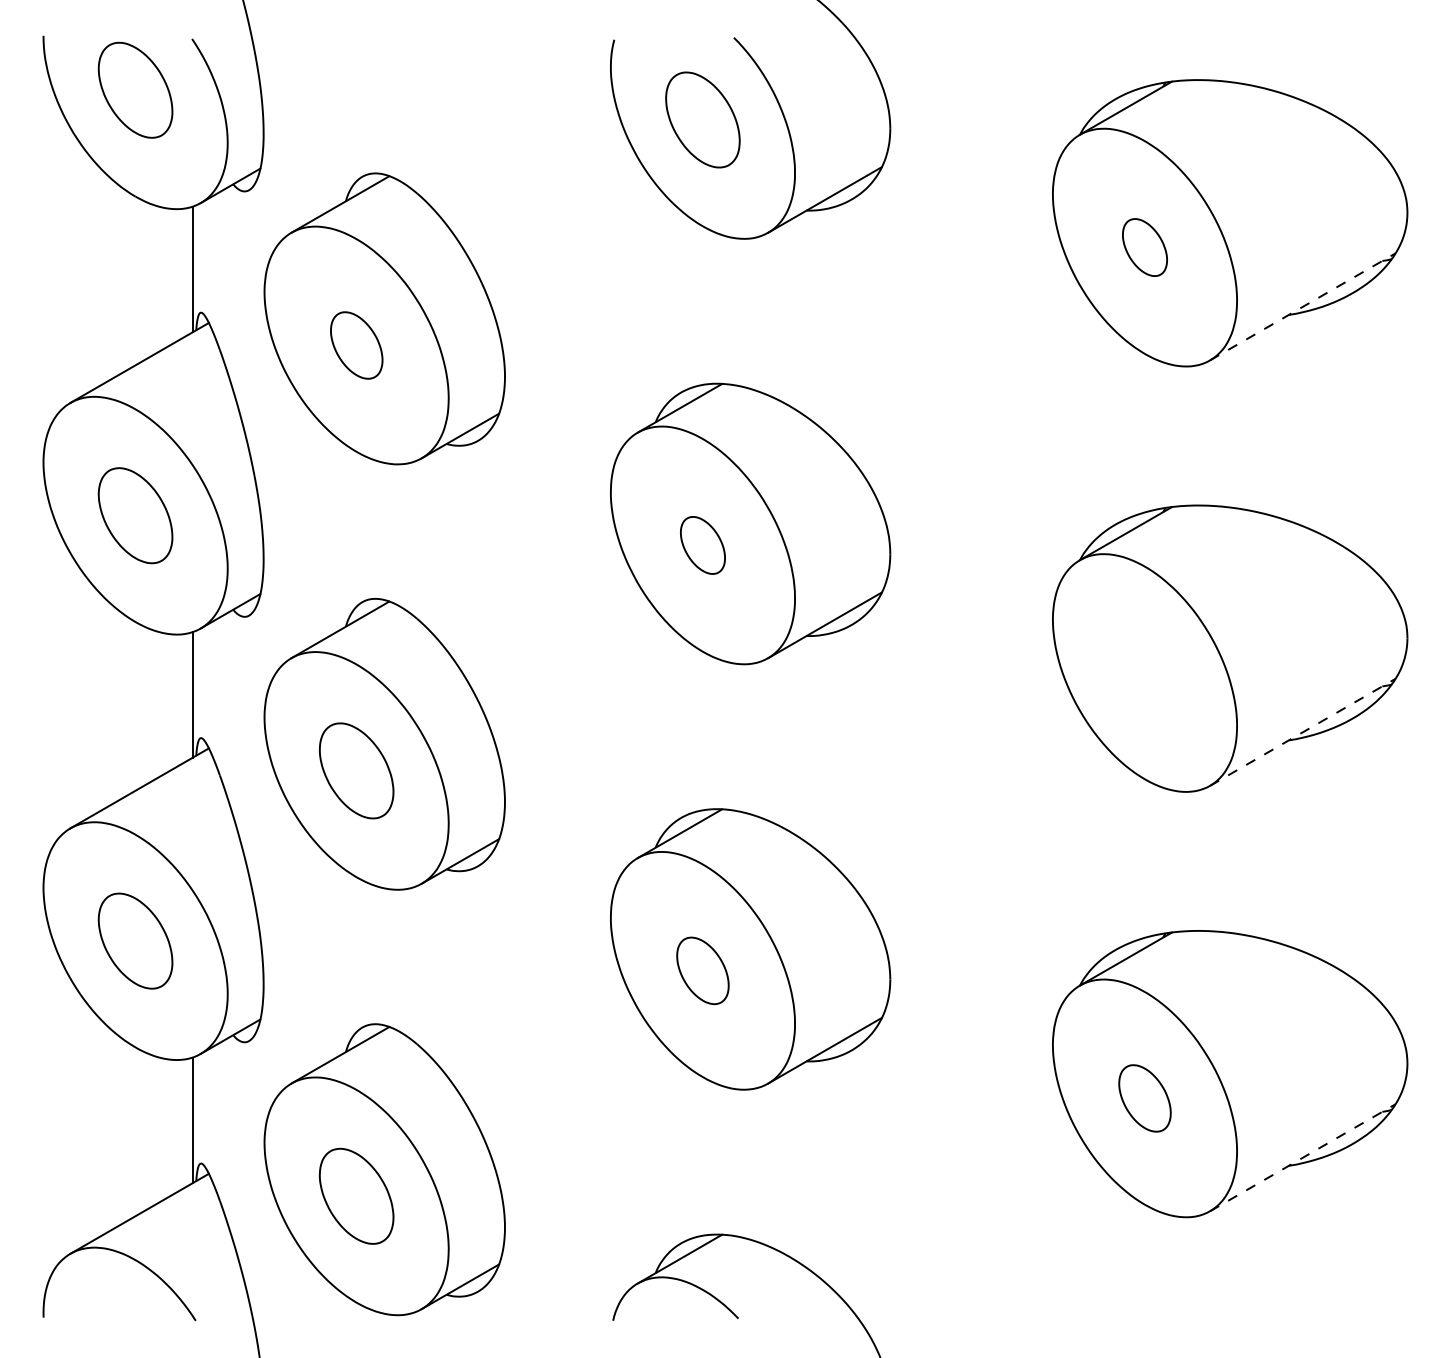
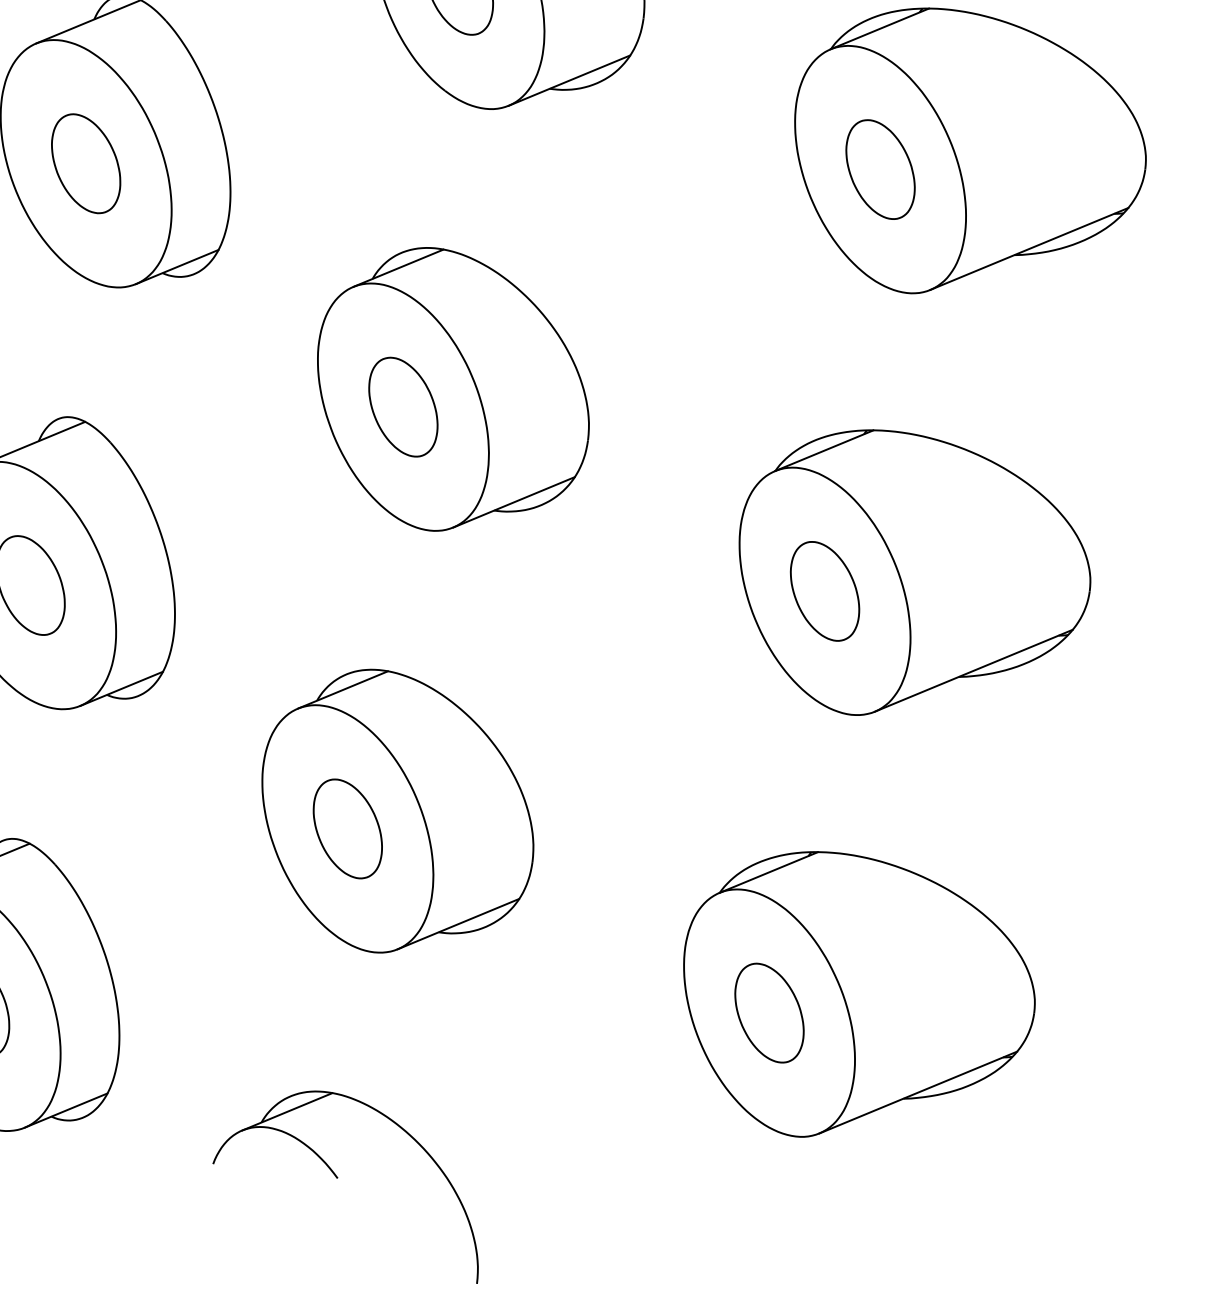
part: (1144, 247) -> (880, 169), size x1.67
line: (1303, 306) -> (1030, 248), dashed -> solid
part: (356, 345) -> (86, 163), size x1.43
part: (702, 545) -> (402, 407), size x1.67
part: (1144, 672) -> (824, 590), added
line: (1303, 732) -> (974, 671), dashed -> solid
part: (702, 970) -> (347, 828), size x1.43
part: (1144, 1098) -> (769, 1013), size x1.43
line: (1303, 1157) -> (918, 1092), dashed -> solid

